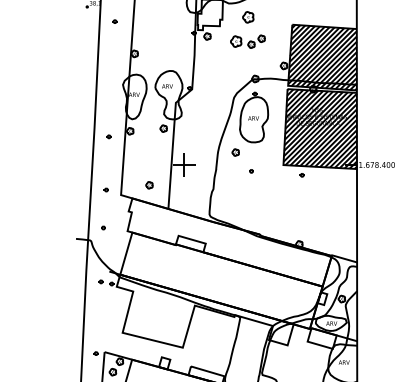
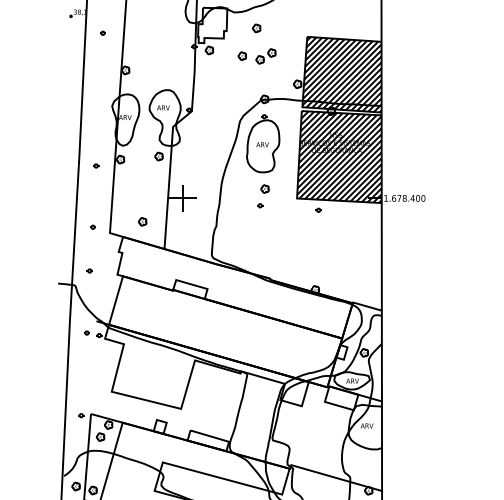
part: (248, 17) -> (256, 28), size x0.62
part: (235, 40) -> (241, 55), size x0.62
part: (235, 152) -> (264, 188), moved

